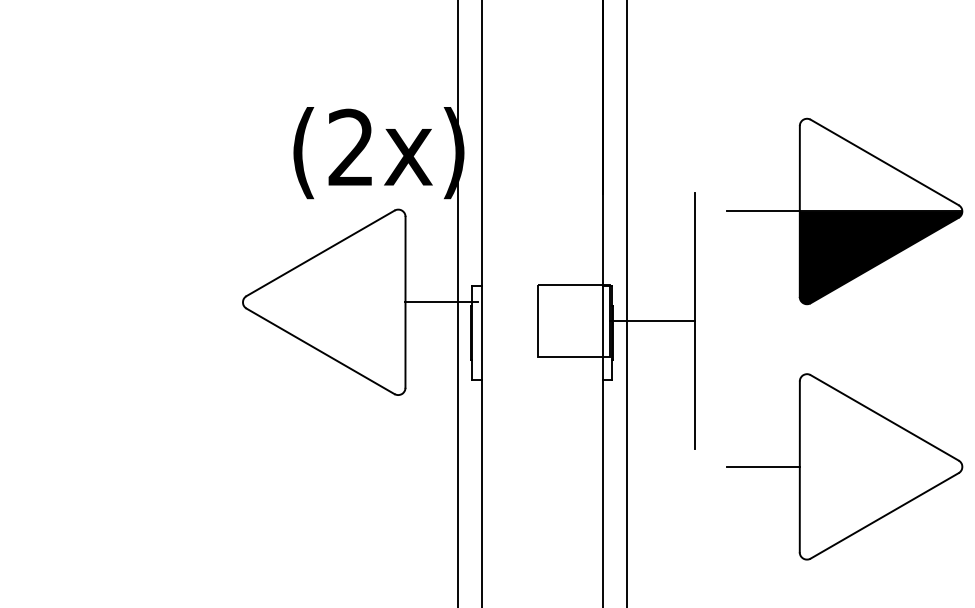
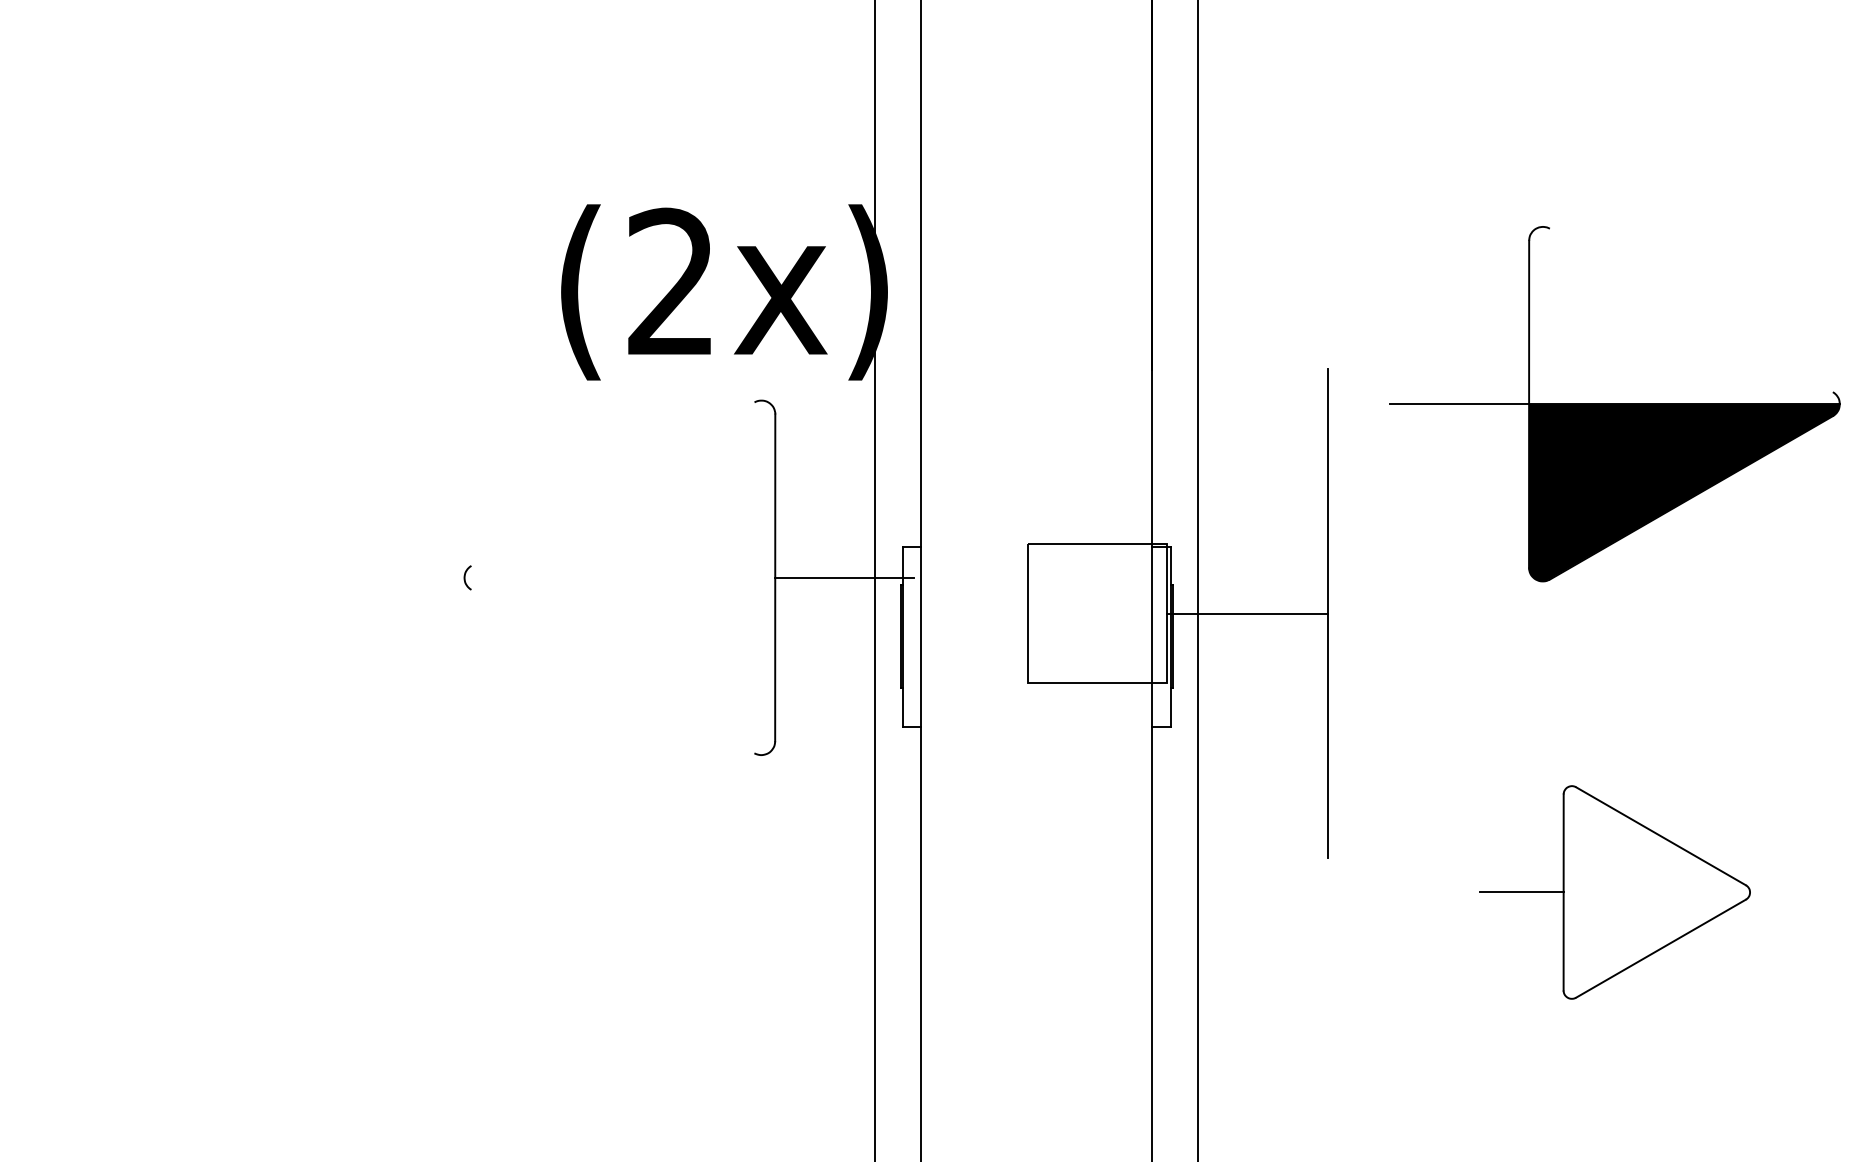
line: (884, 162) -> (1690, 310), removed
line: (320, 253) -> (612, 484), removed
line: (320, 351) -> (612, 671), removed
part: (844, 466) -> (1614, 891), size x0.6

